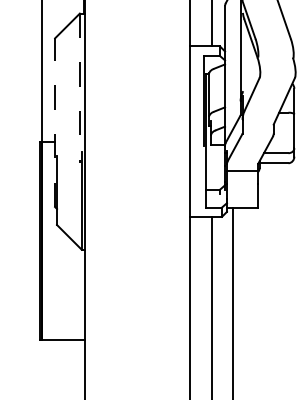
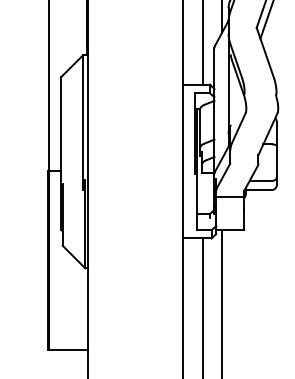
line: (79, 88) -> (83, 122), dashed -> solid
line: (55, 122) -> (61, 153), dashed -> solid

